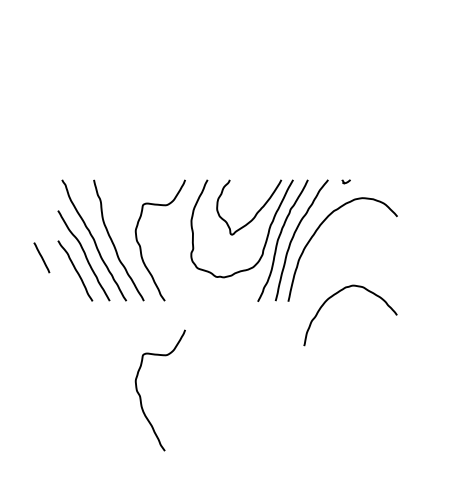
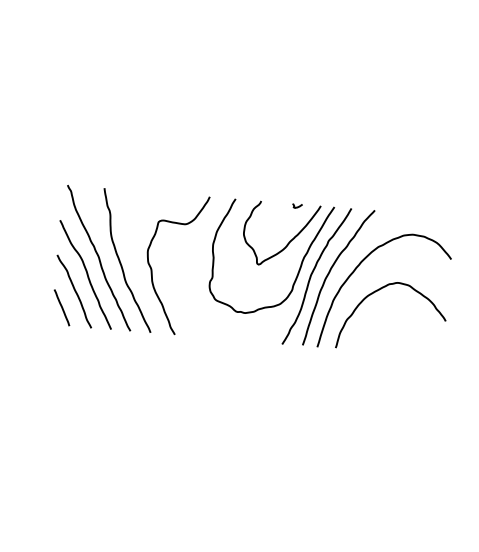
curve: (344, 181) -> (295, 205), moved
line: (41, 257) -> (61, 307), moved
curve: (338, 293) -> (380, 290), moved
curve: (141, 397) -> (138, 443), removed

